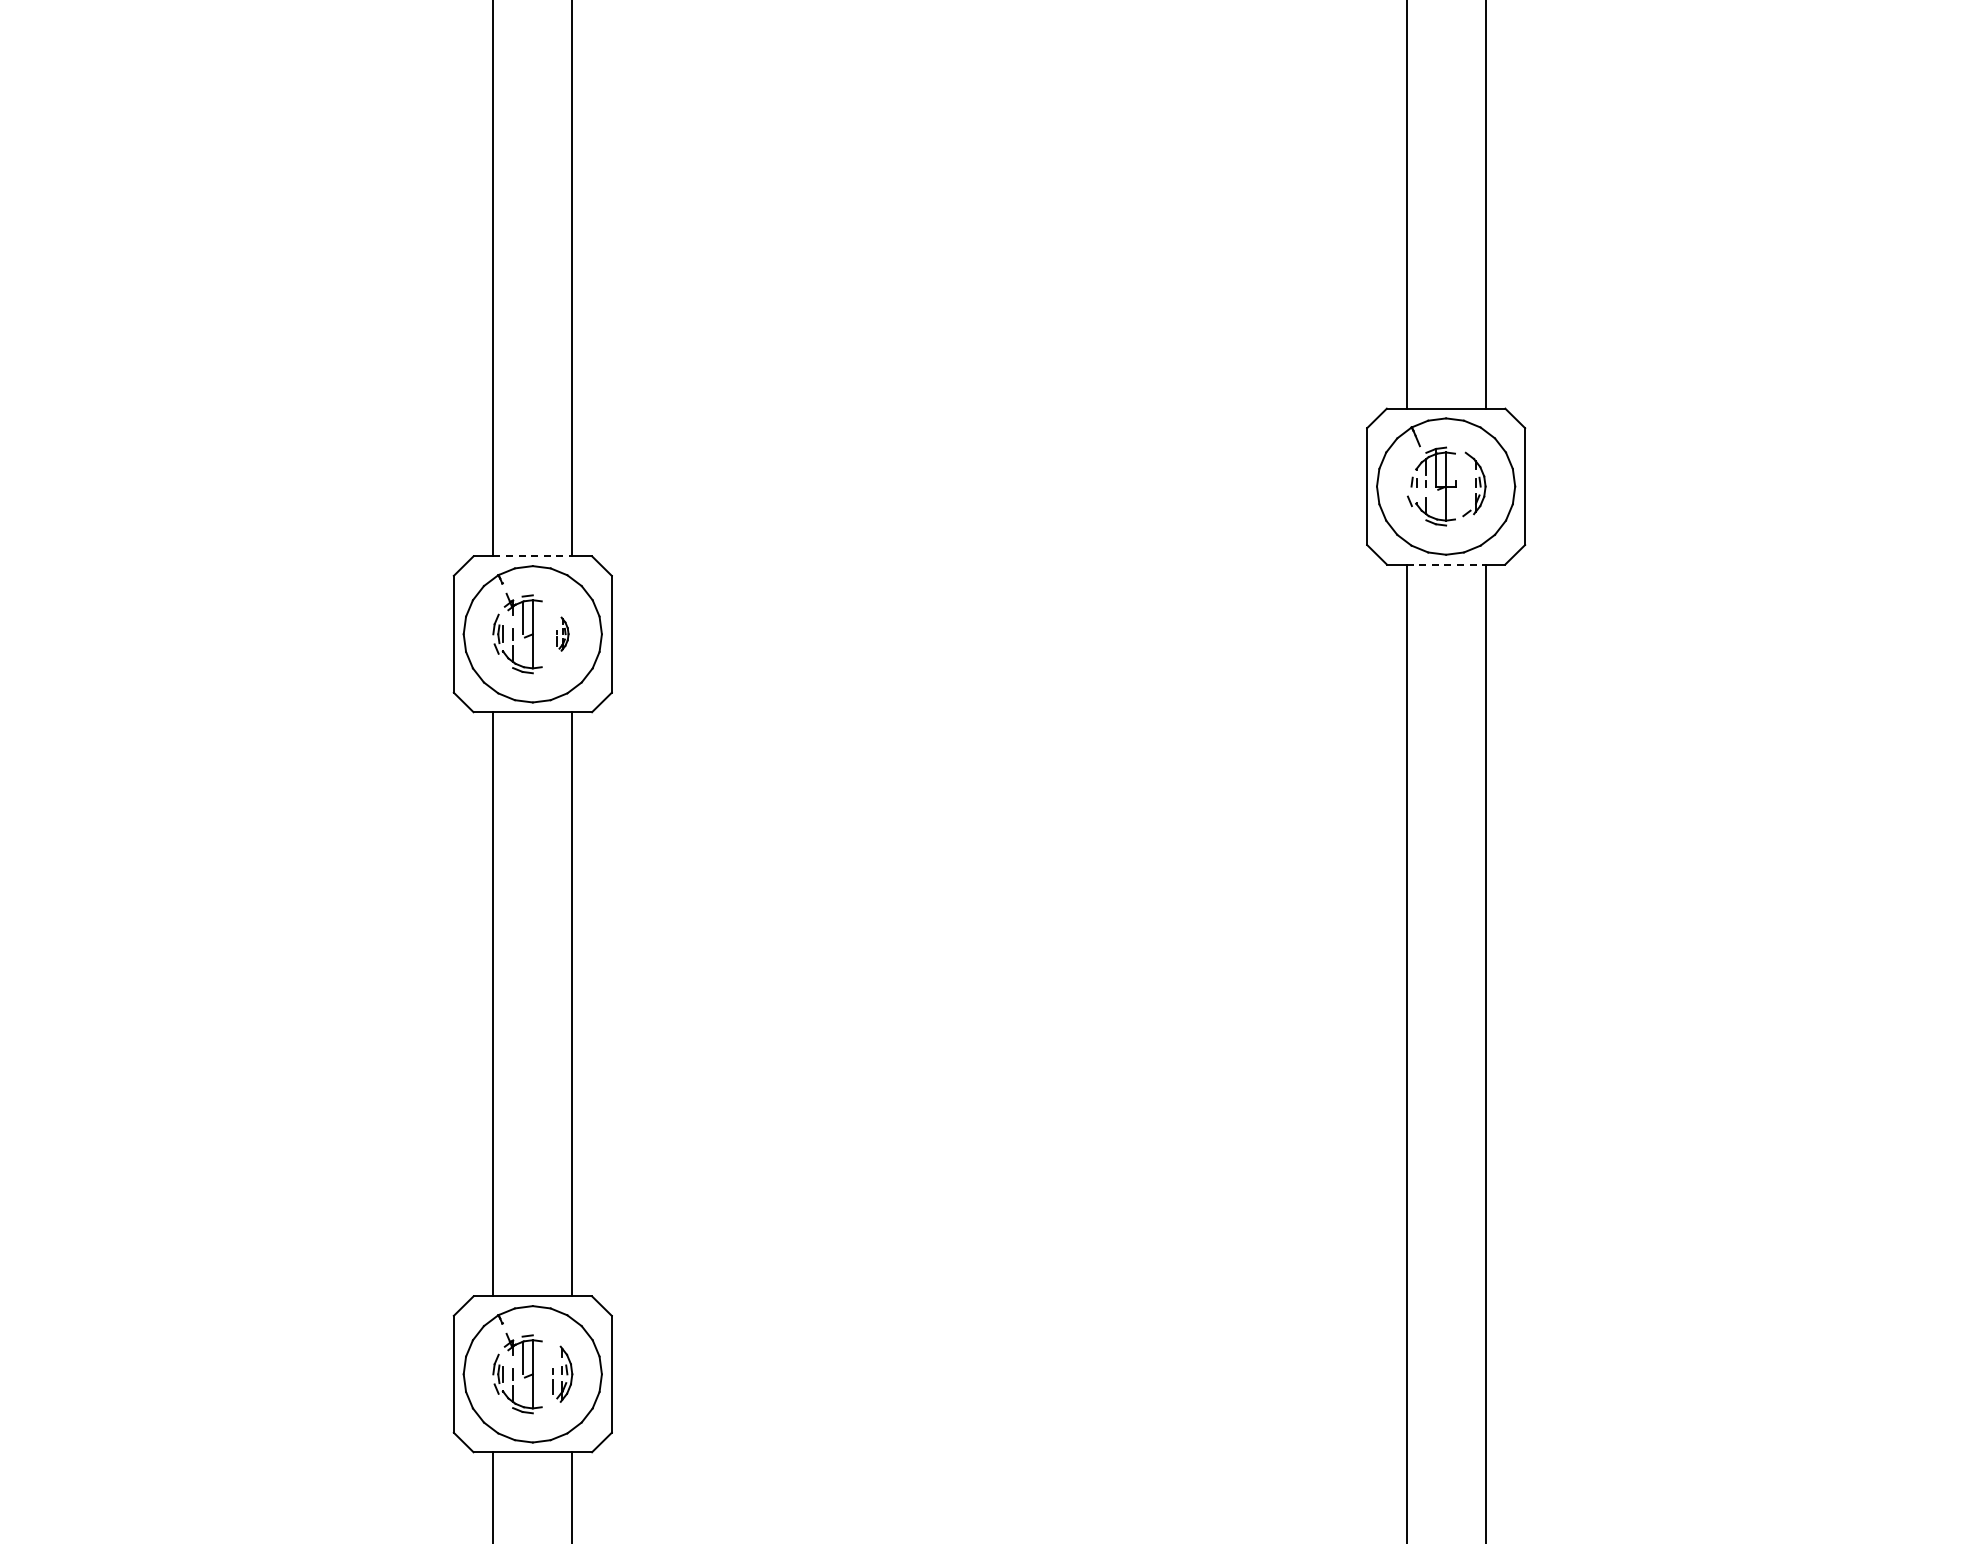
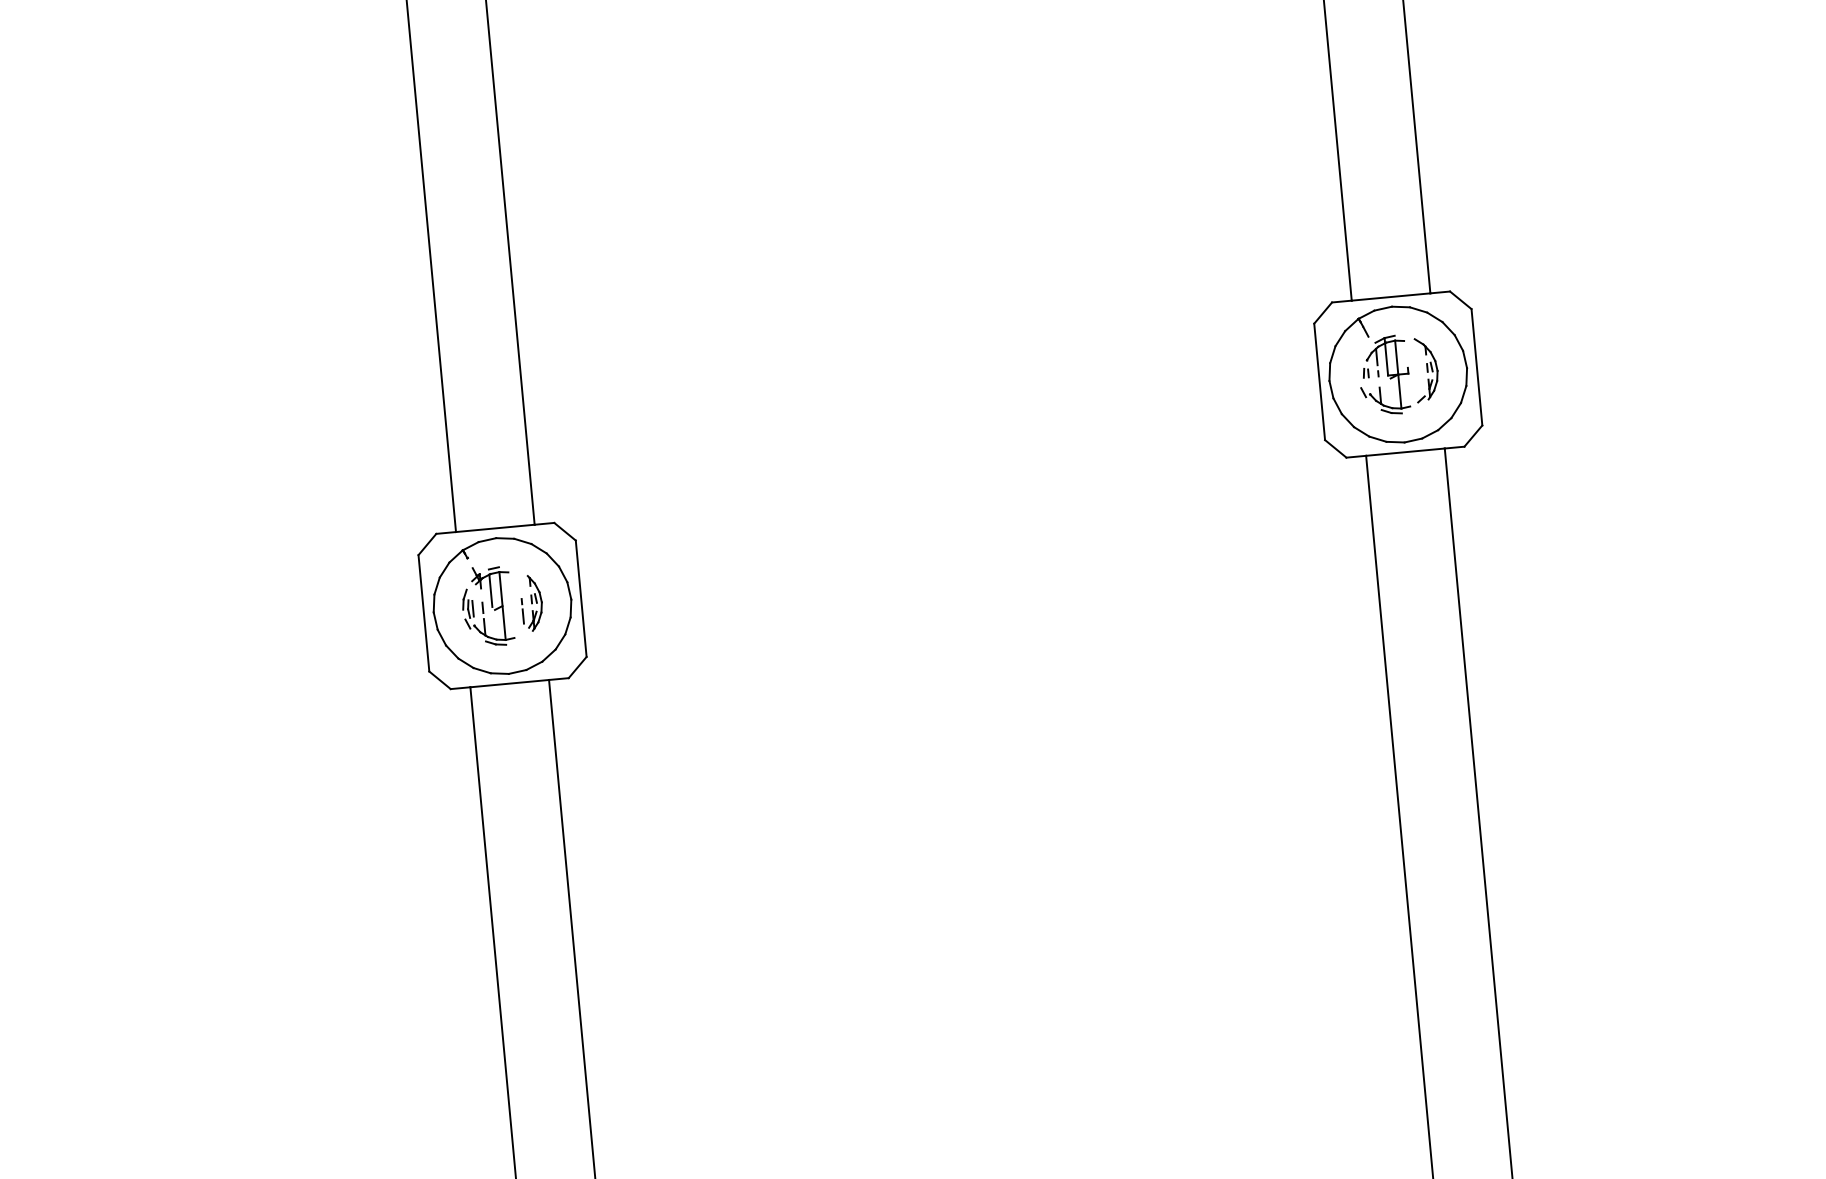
line: (533, 556) -> (496, 528), dashed -> solid
line: (1446, 564) -> (1405, 452), dashed -> solid
part: (562, 633) -> (532, 602), size x1.67

